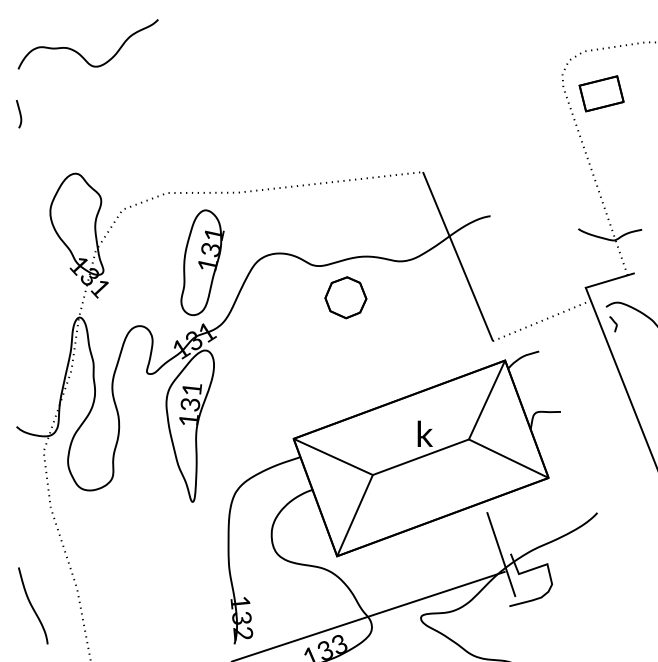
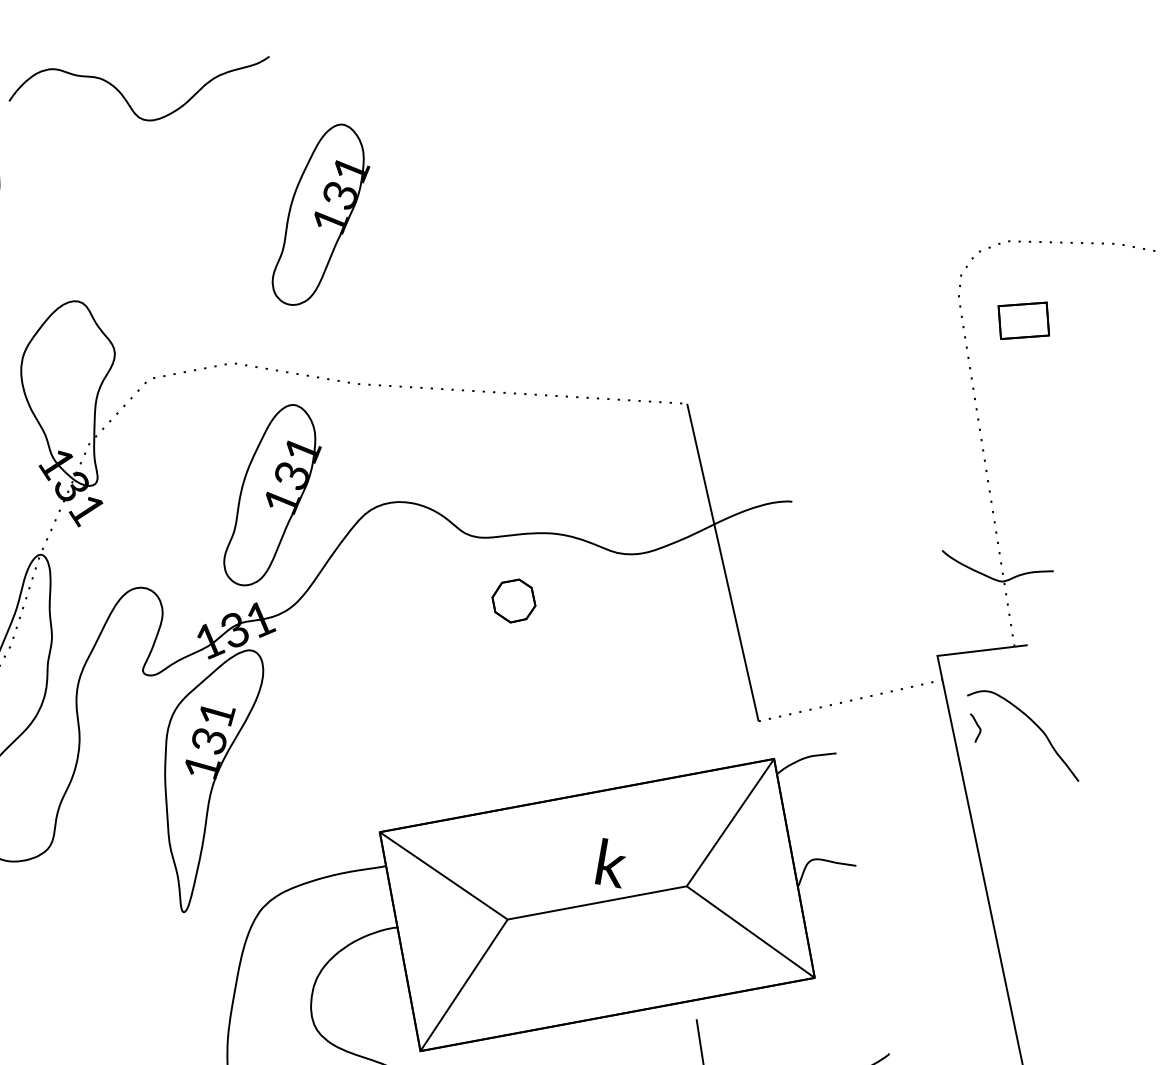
part: (601, 93) -> (1023, 320), size x0.7
part: (202, 102) -> (321, 215), added
part: (345, 297) -> (513, 600), size x0.6

